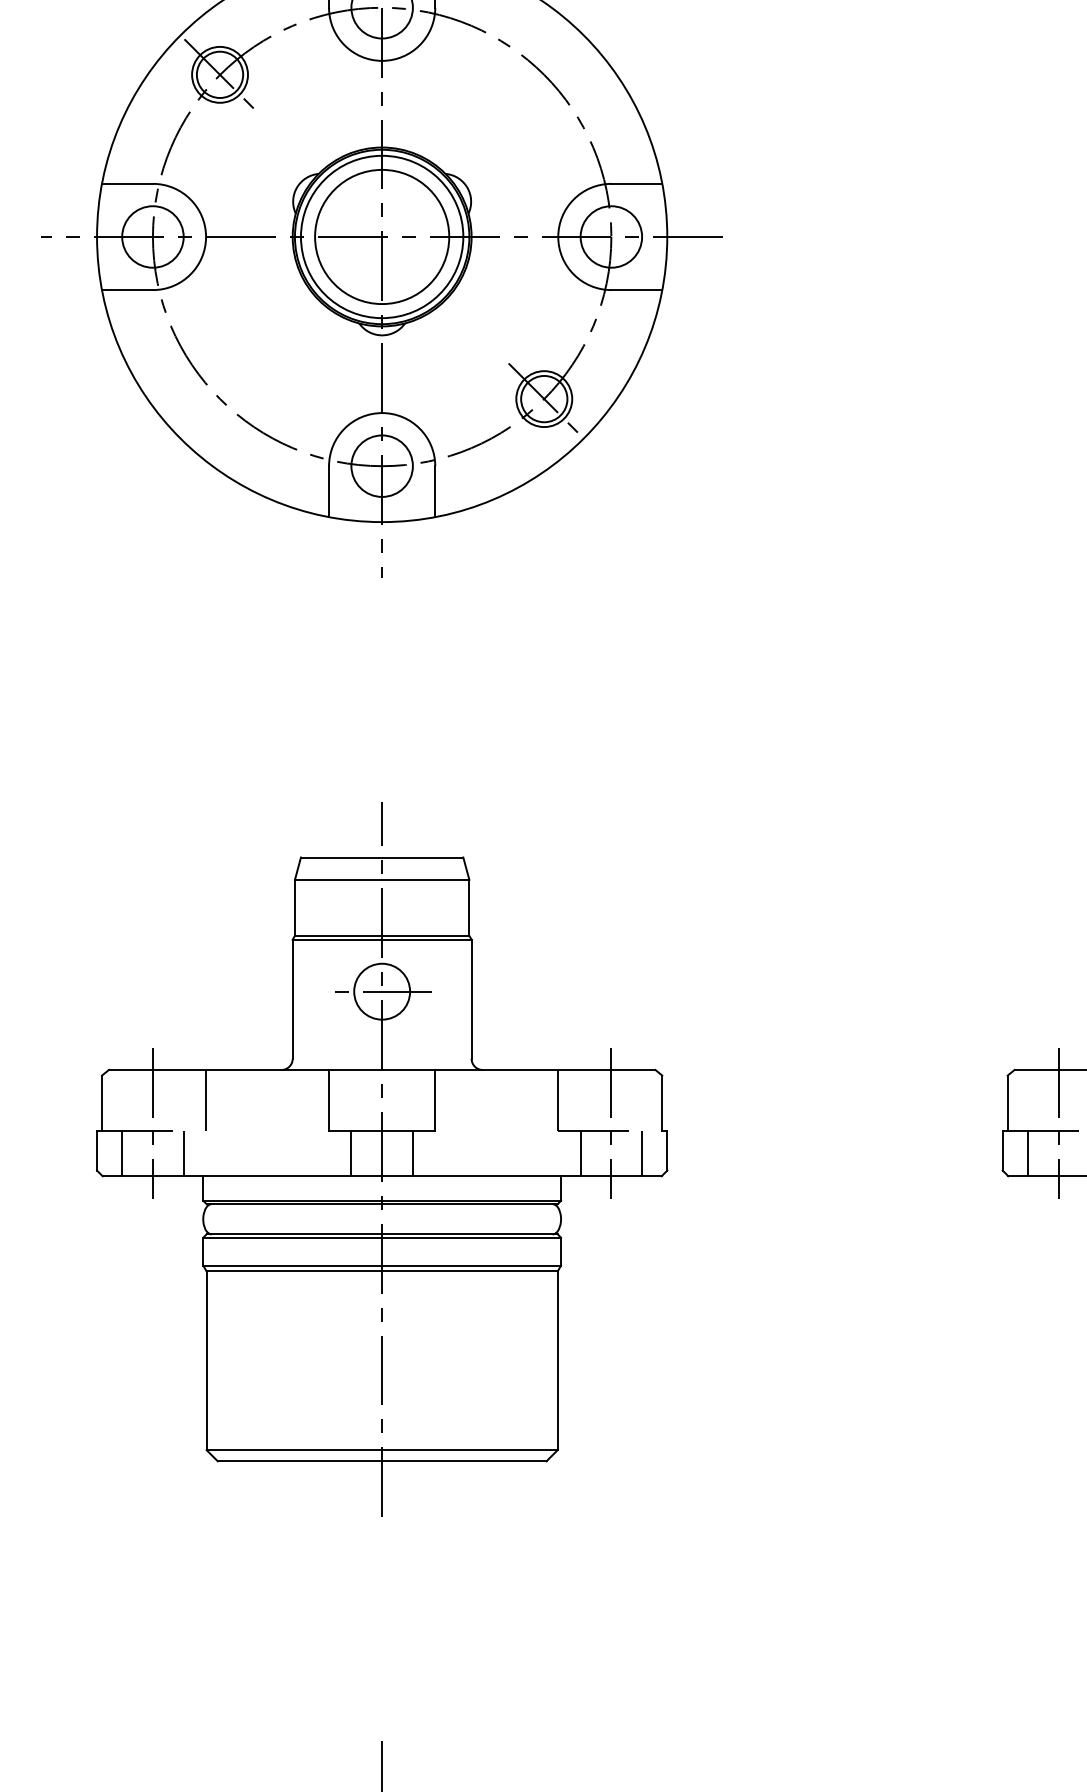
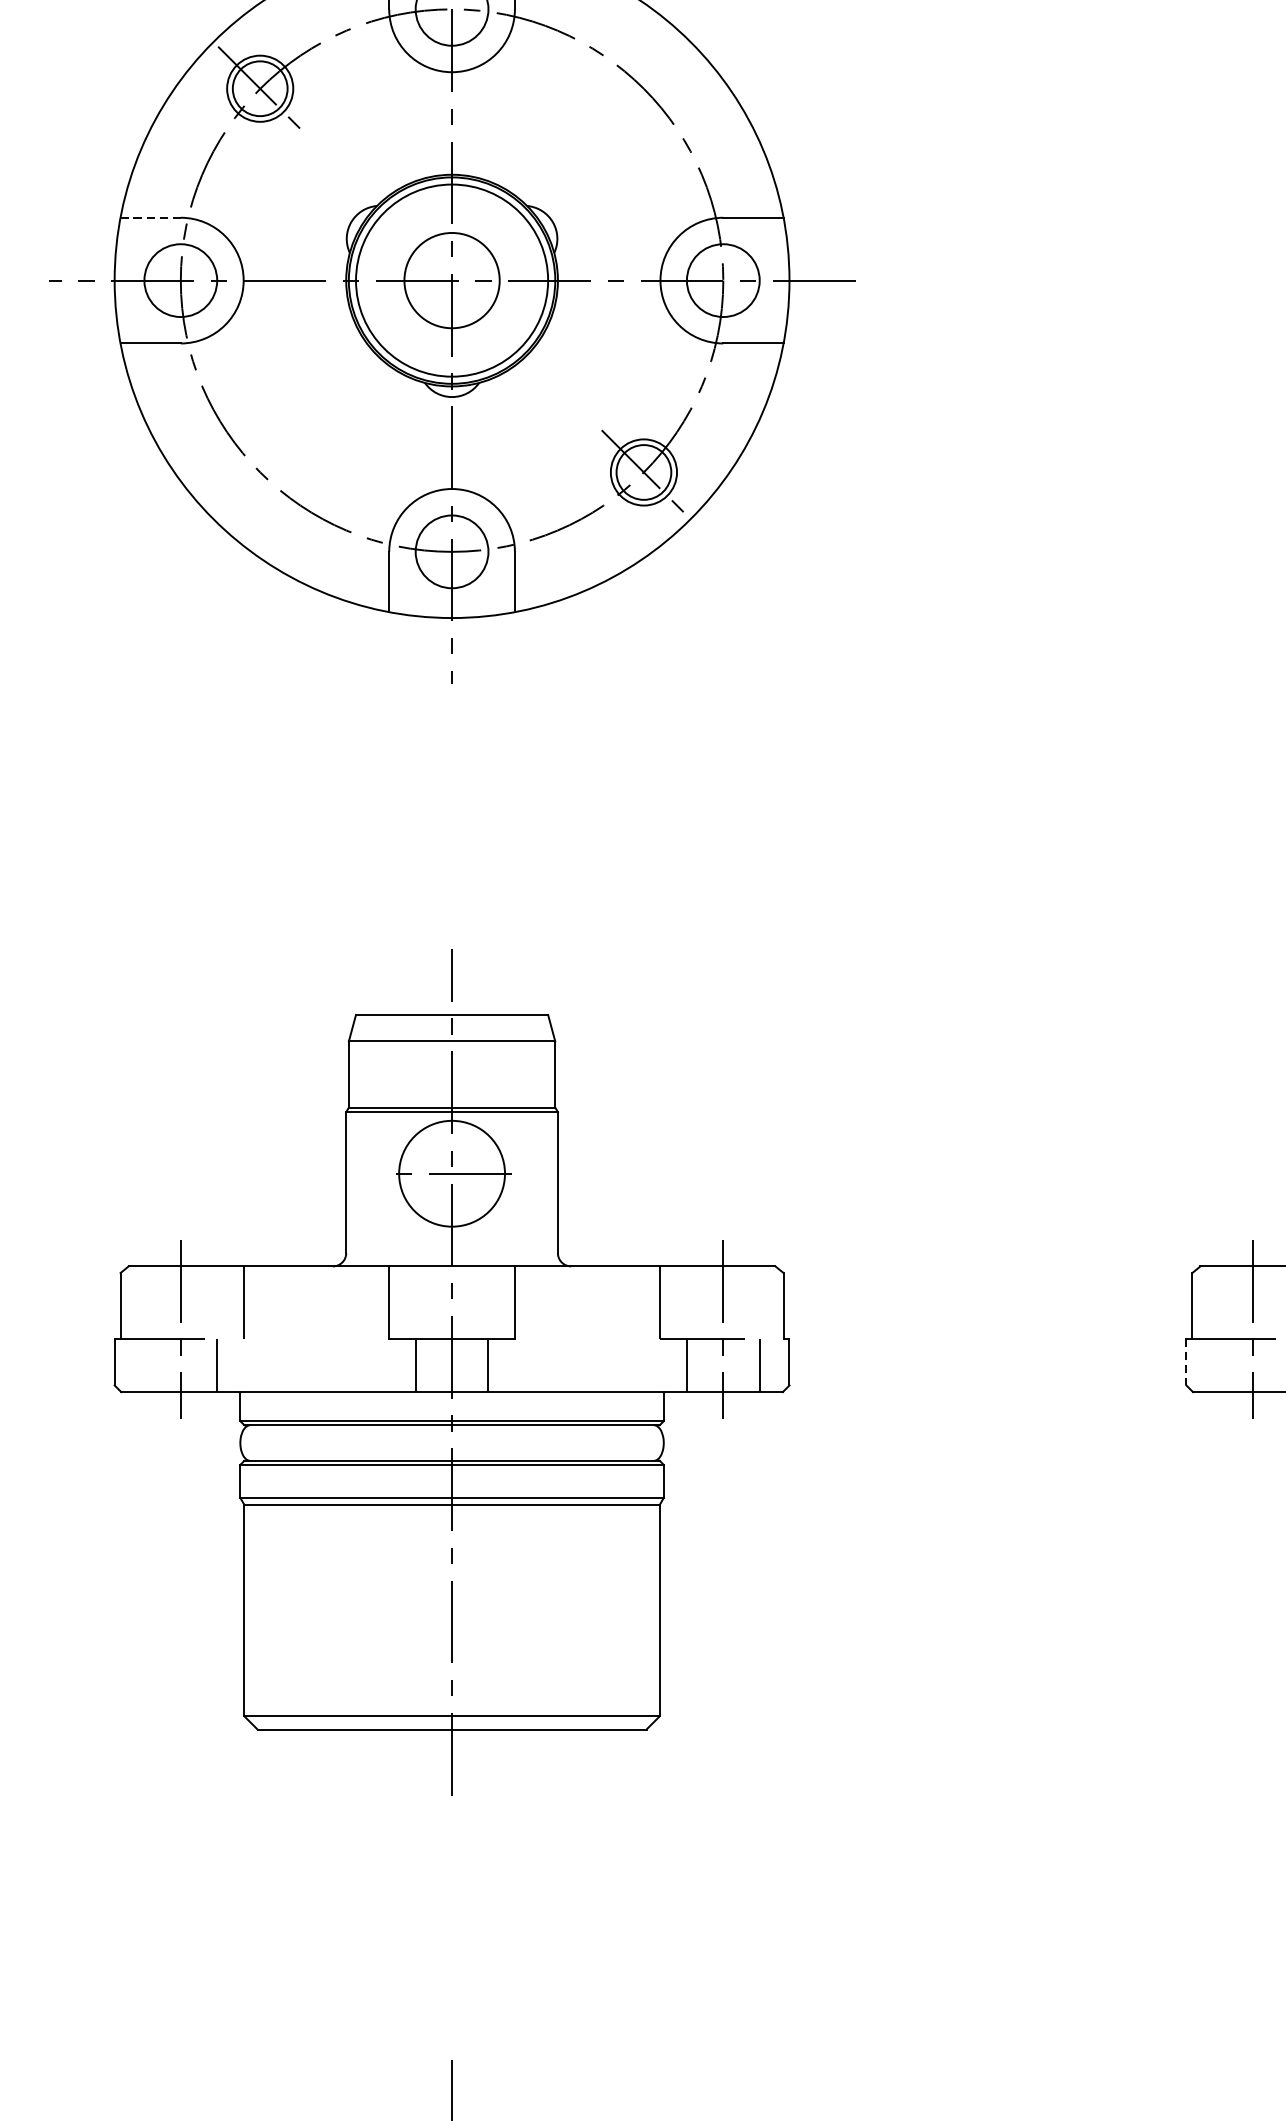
line: (127, 183) -> (150, 217), solid -> dashed
circle: (382, 236) -> (452, 280), size x0.6
circle: (382, 991) -> (452, 1173), size x1.6
line: (1002, 1151) -> (1186, 1362), solid -> dashed
line: (122, 1153) -> (144, 1365), removed
line: (1027, 1153) -> (1215, 1365), removed

